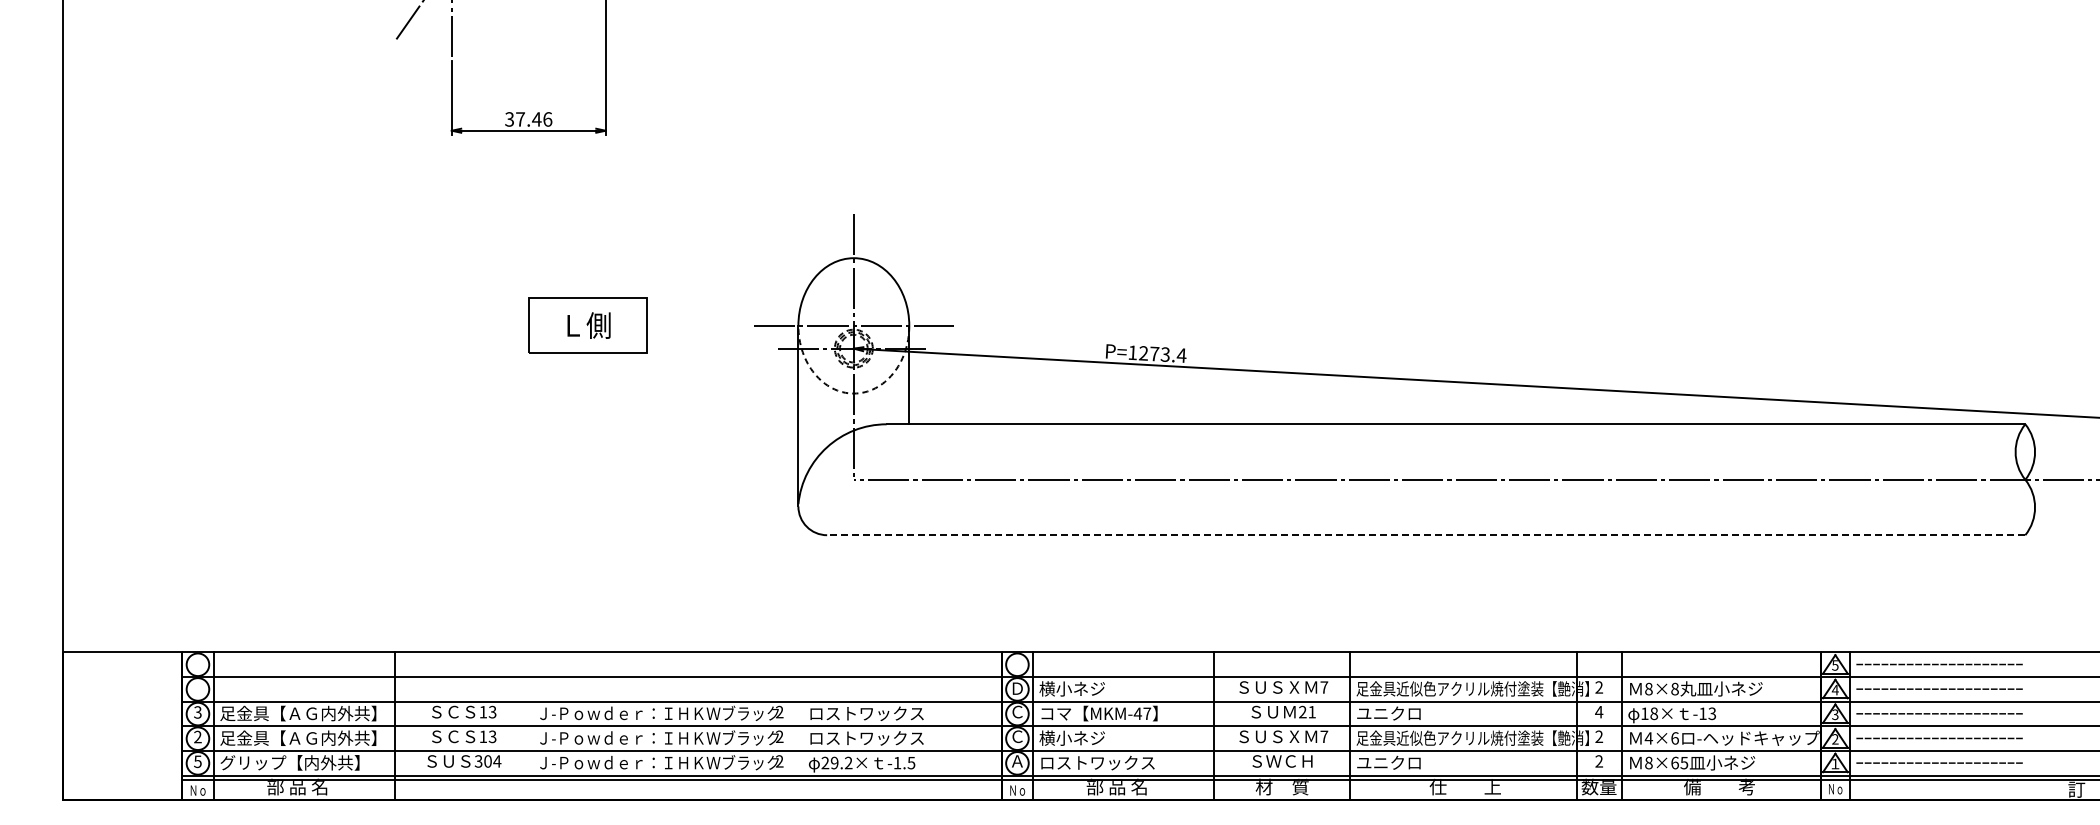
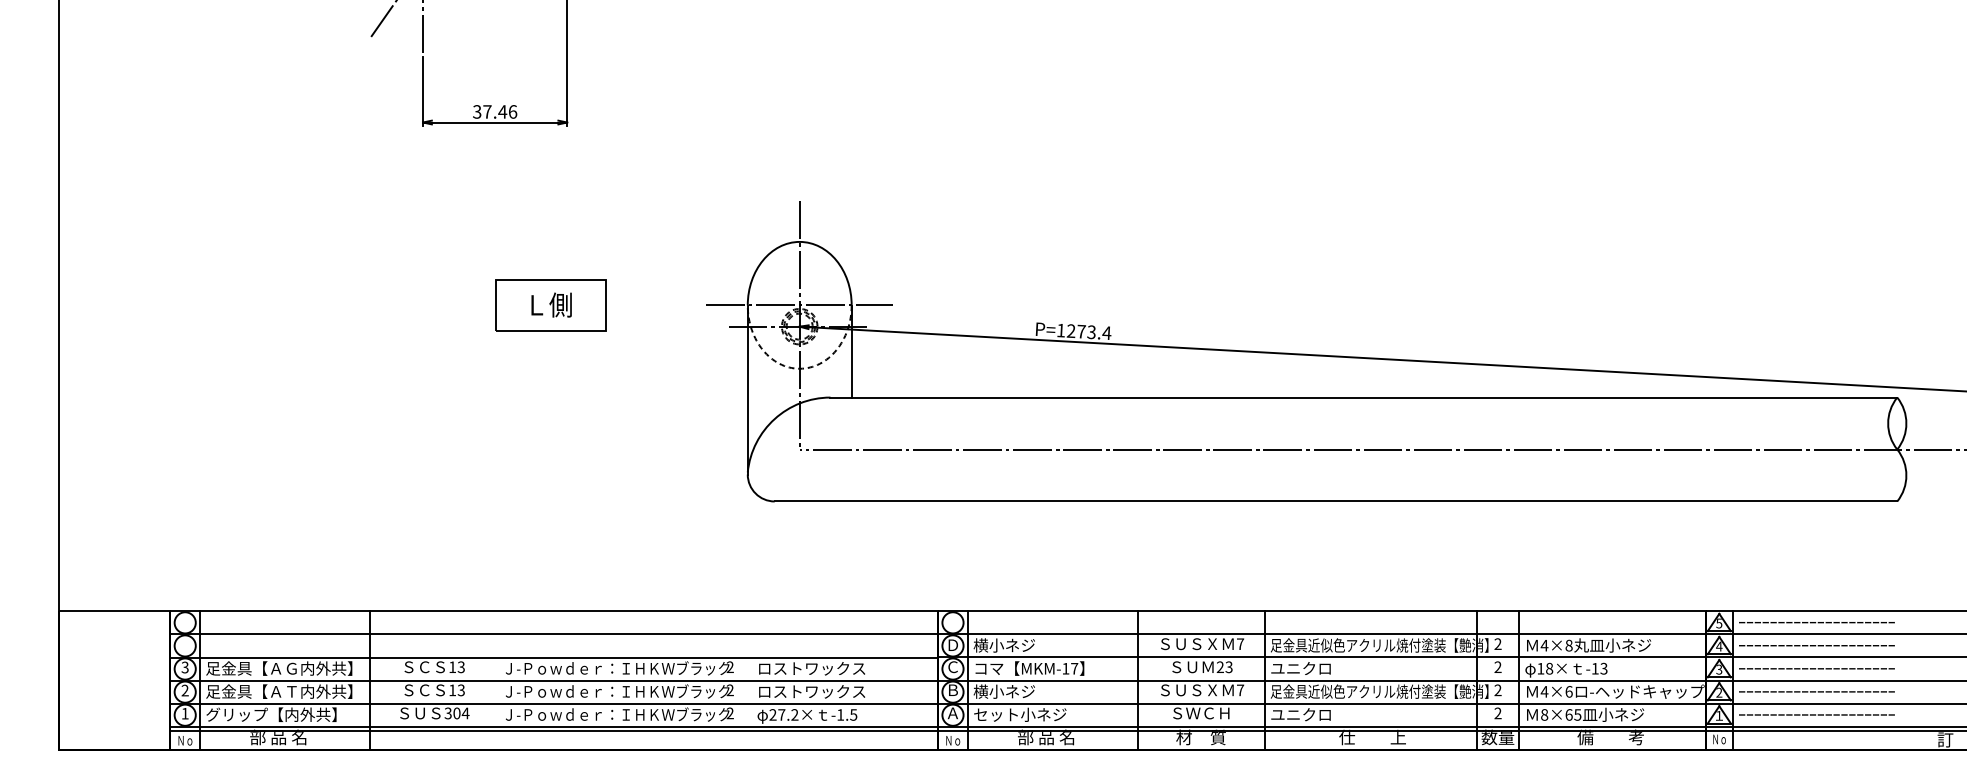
line: (1425, 535) -> (1335, 501), dashed -> solid
text: (1648, 688) -> (1544, 645), 8×8 -> 4×8
text: (1311, 711) -> (1228, 666), 21 -> 23
text: (1599, 711) -> (1498, 666), 4 -> 2
text: (1137, 713) -> (1065, 668), MKM-47 -> MKM-17
text: (1017, 736) -> (953, 690), Ｃ -> Ｂ
text: (311, 738) -> (291, 691), 足金具【ＡＧ内外共】 -> 足金具【ＡＴ内外共】
text: (197, 761) -> (184, 713), 5 -> 1
text: (834, 762) -> (781, 714), 29.2× -> 27.2×
text: (1097, 762) -> (1028, 714), ロストワックス -> セット小ネジ

